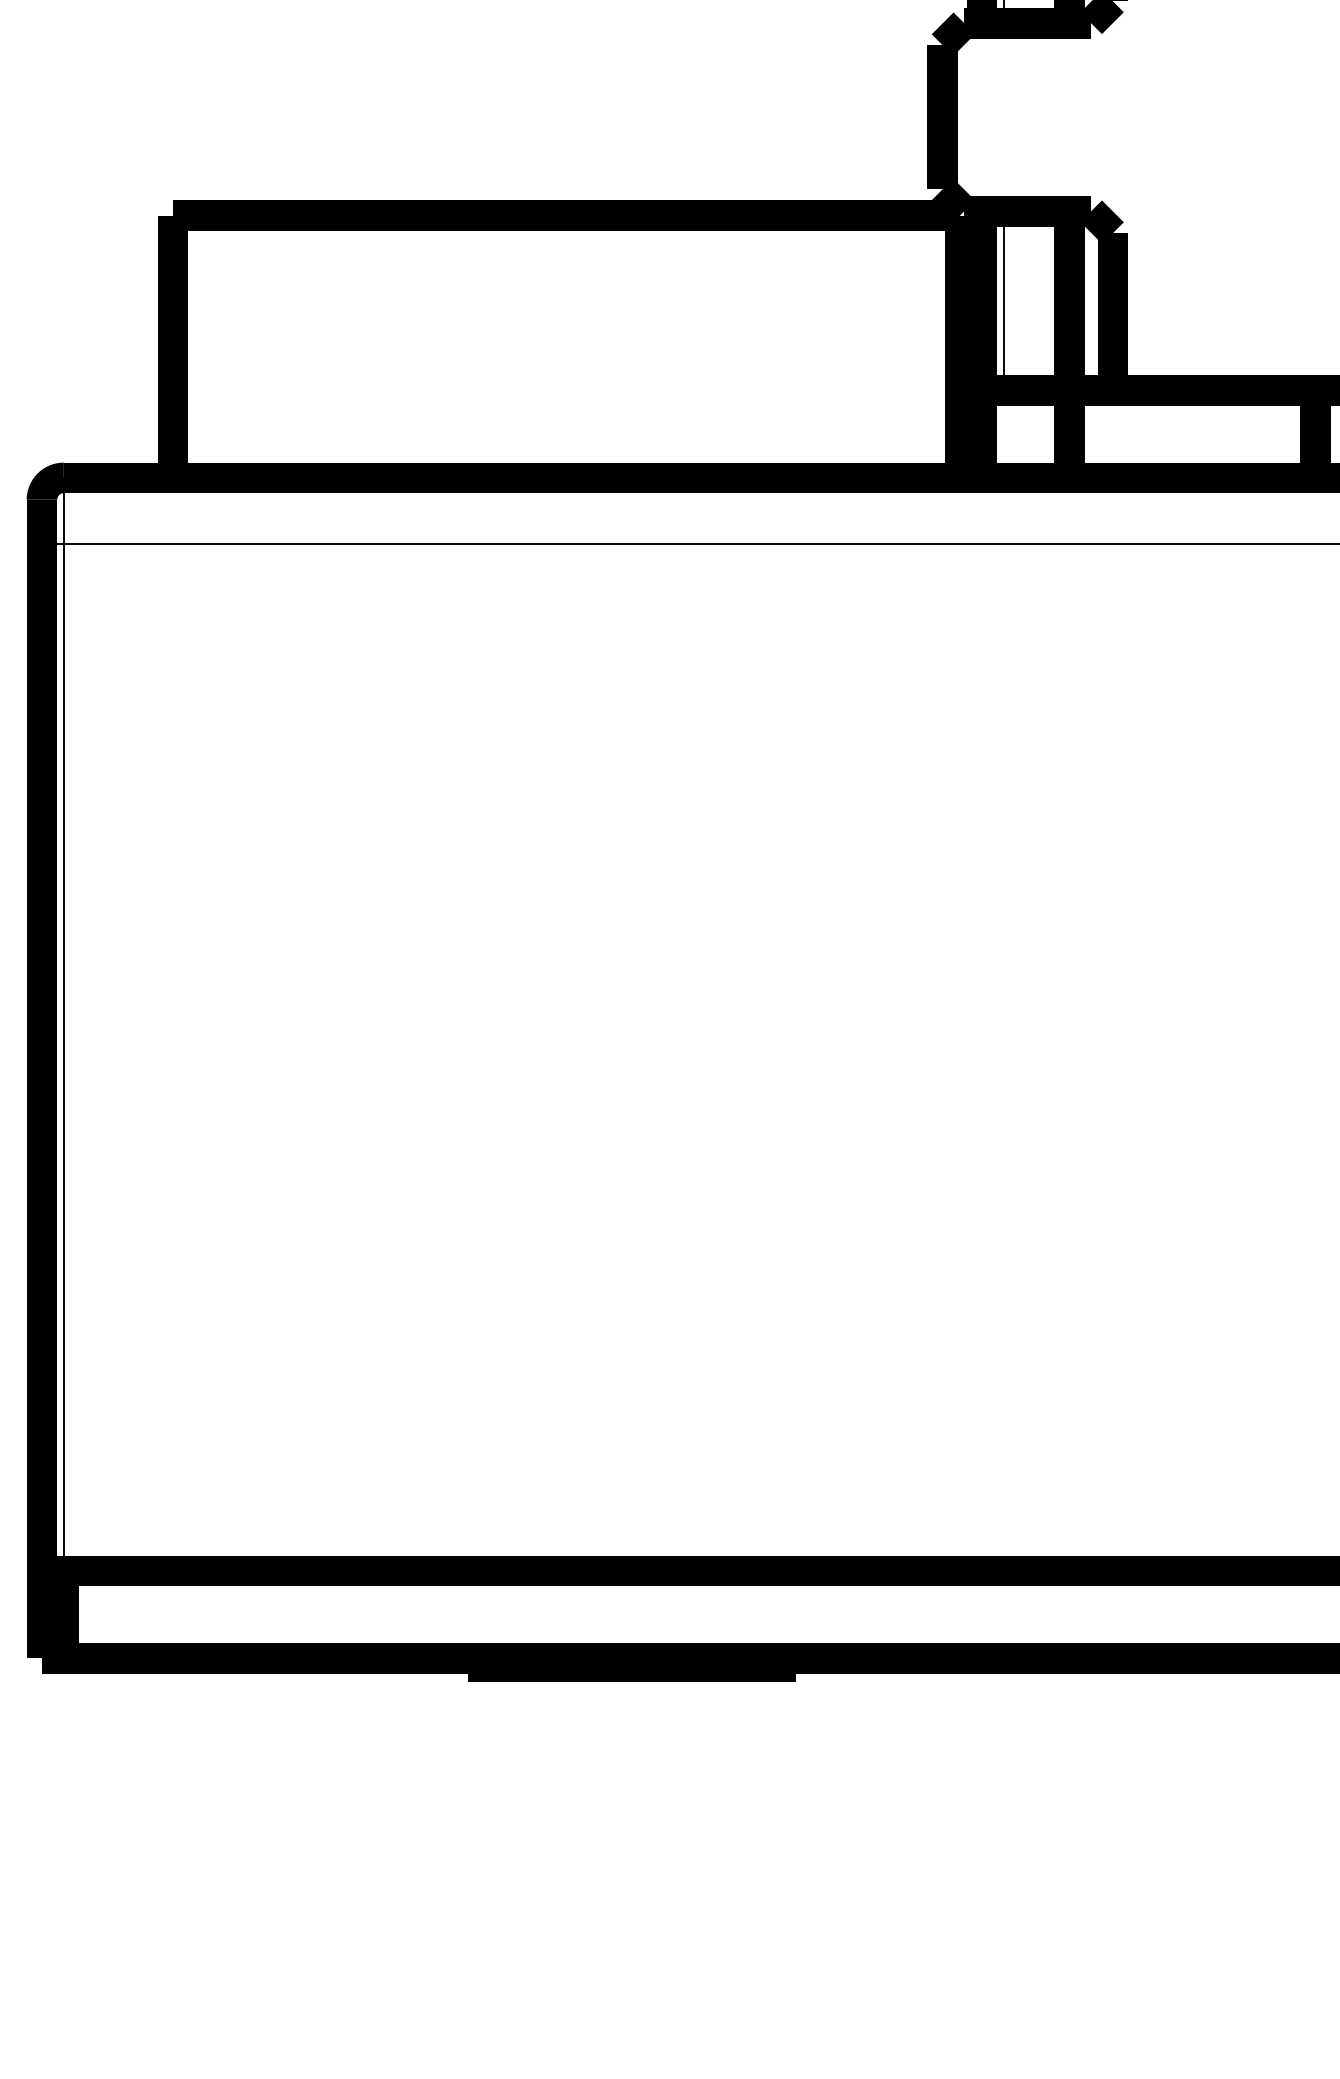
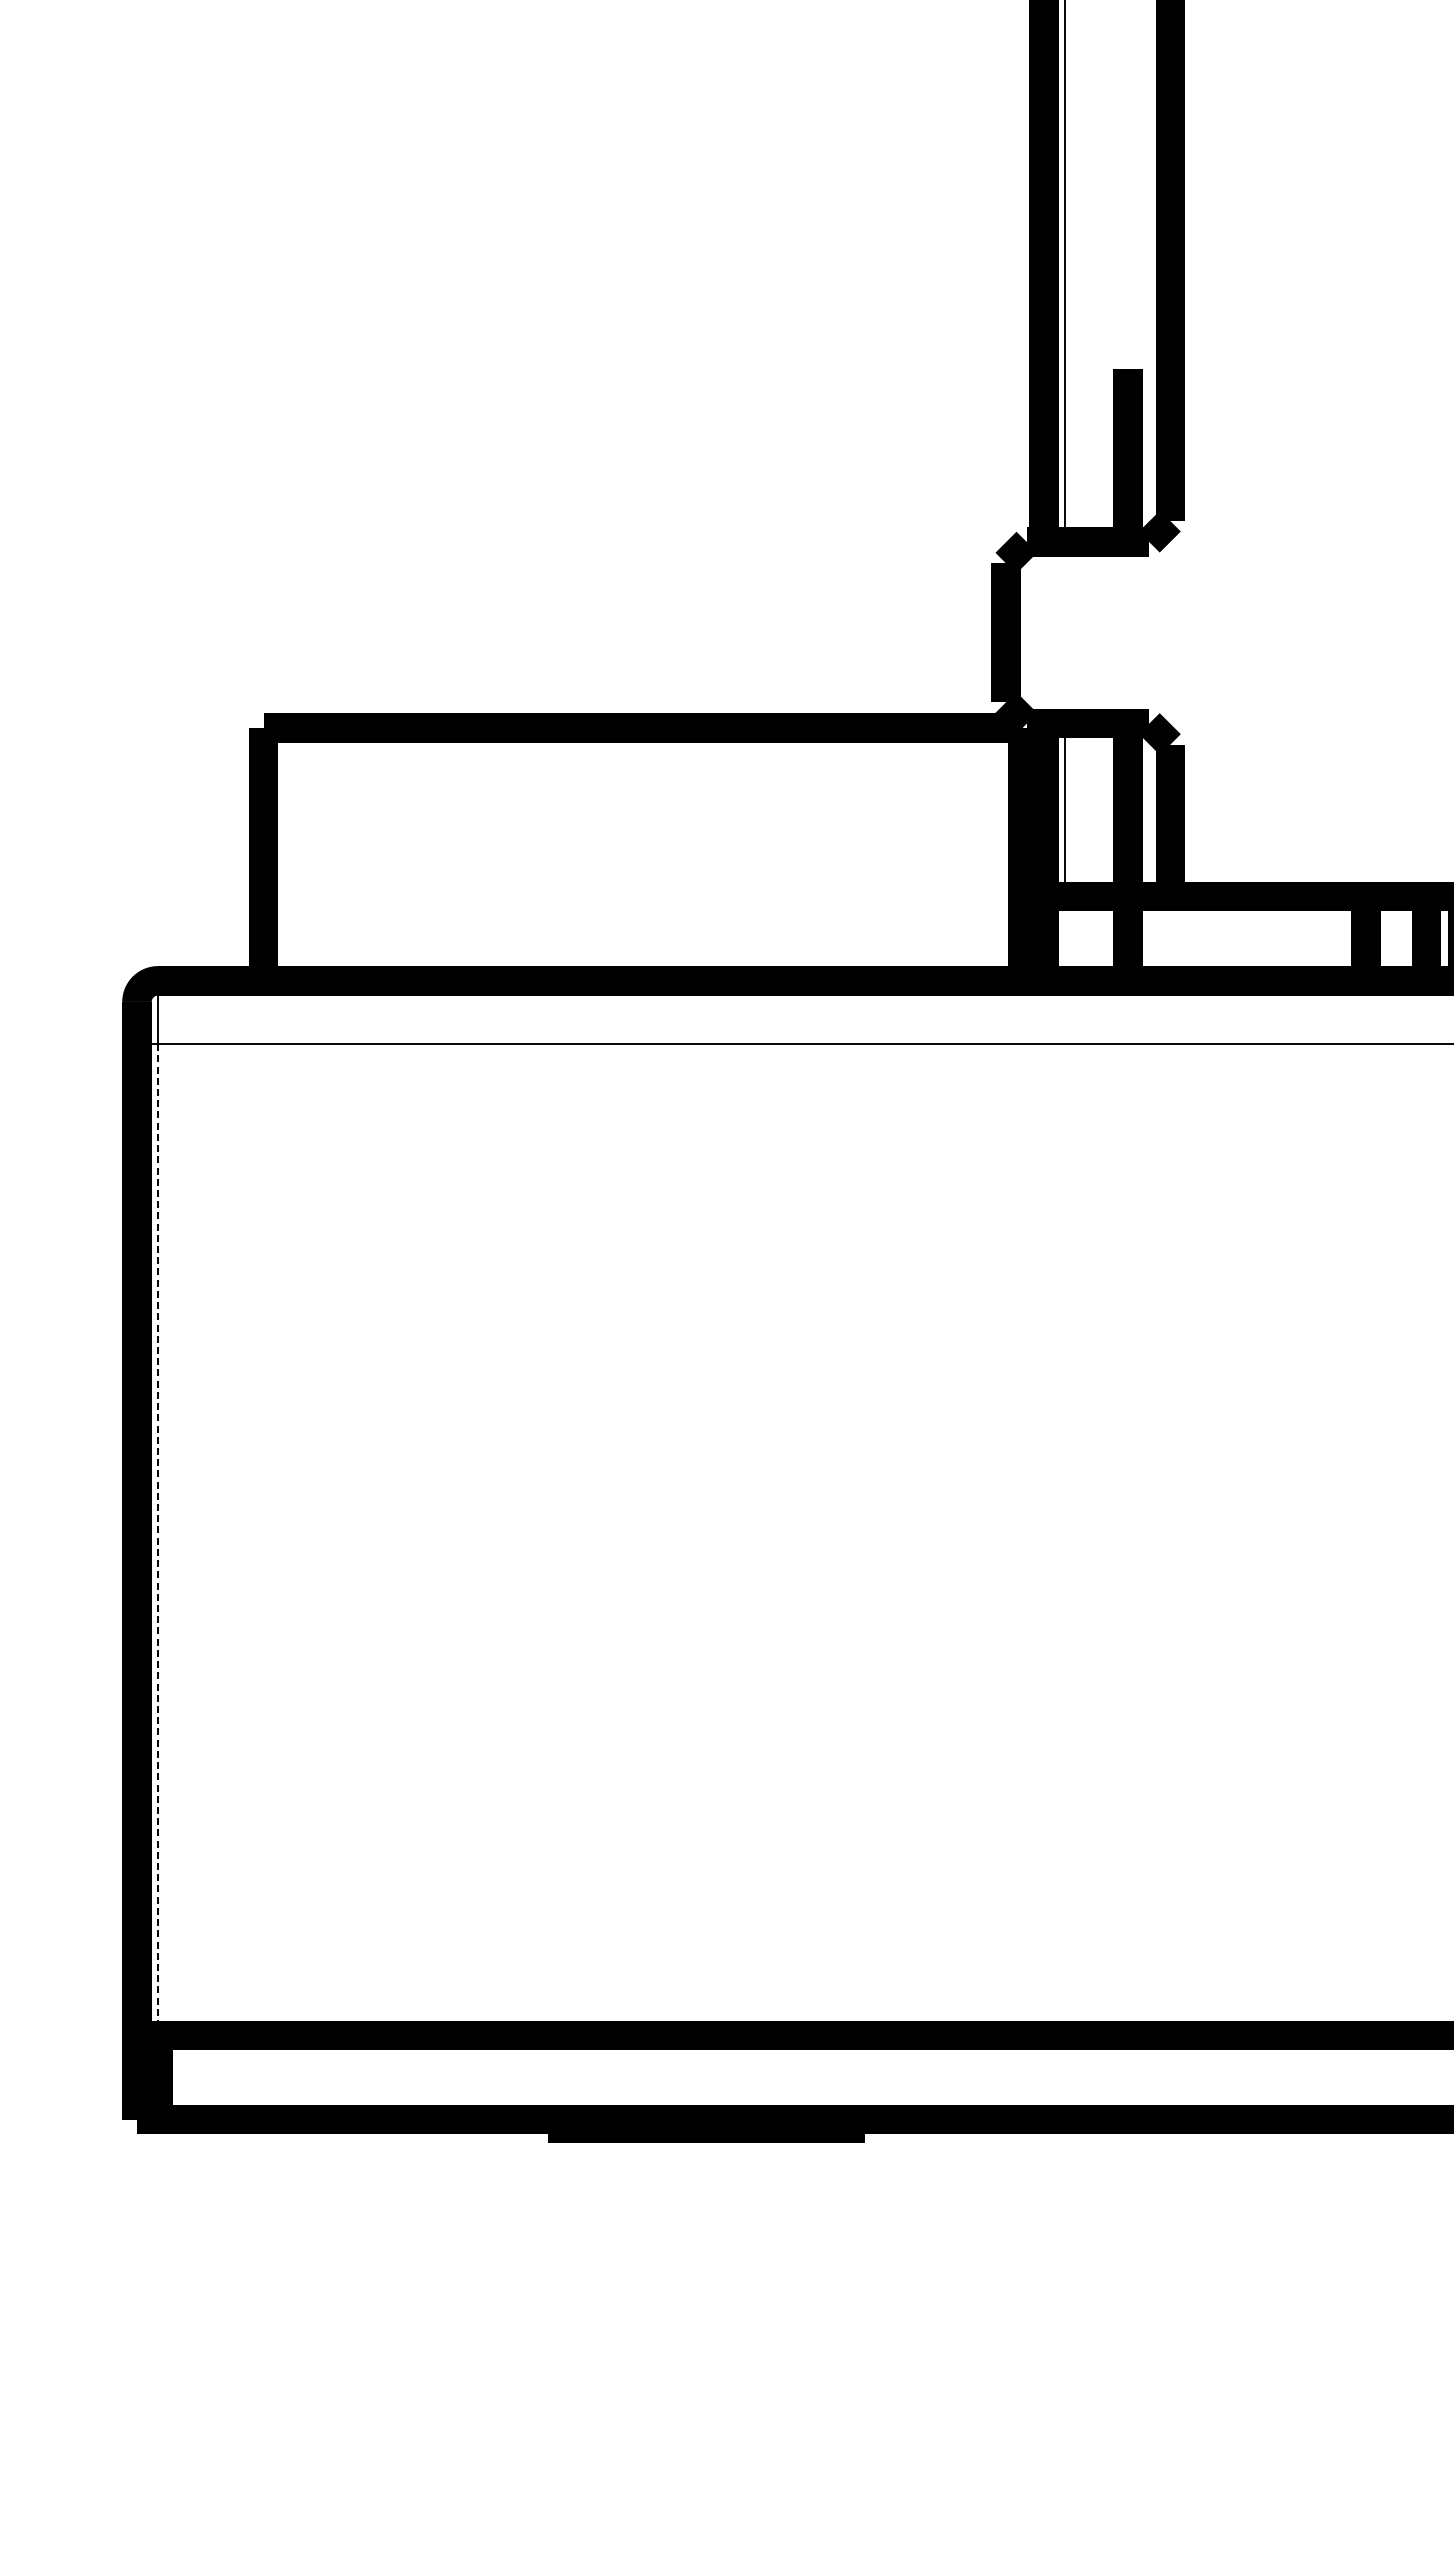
line: (64, 1056) -> (158, 1539), solid -> dashed

